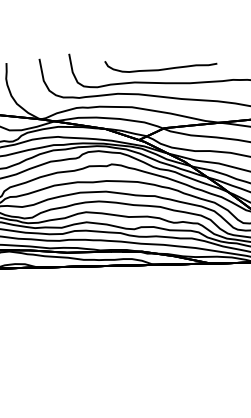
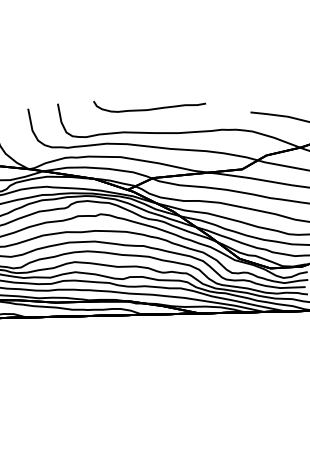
curve: (160, 68) -> (149, 108), moved

